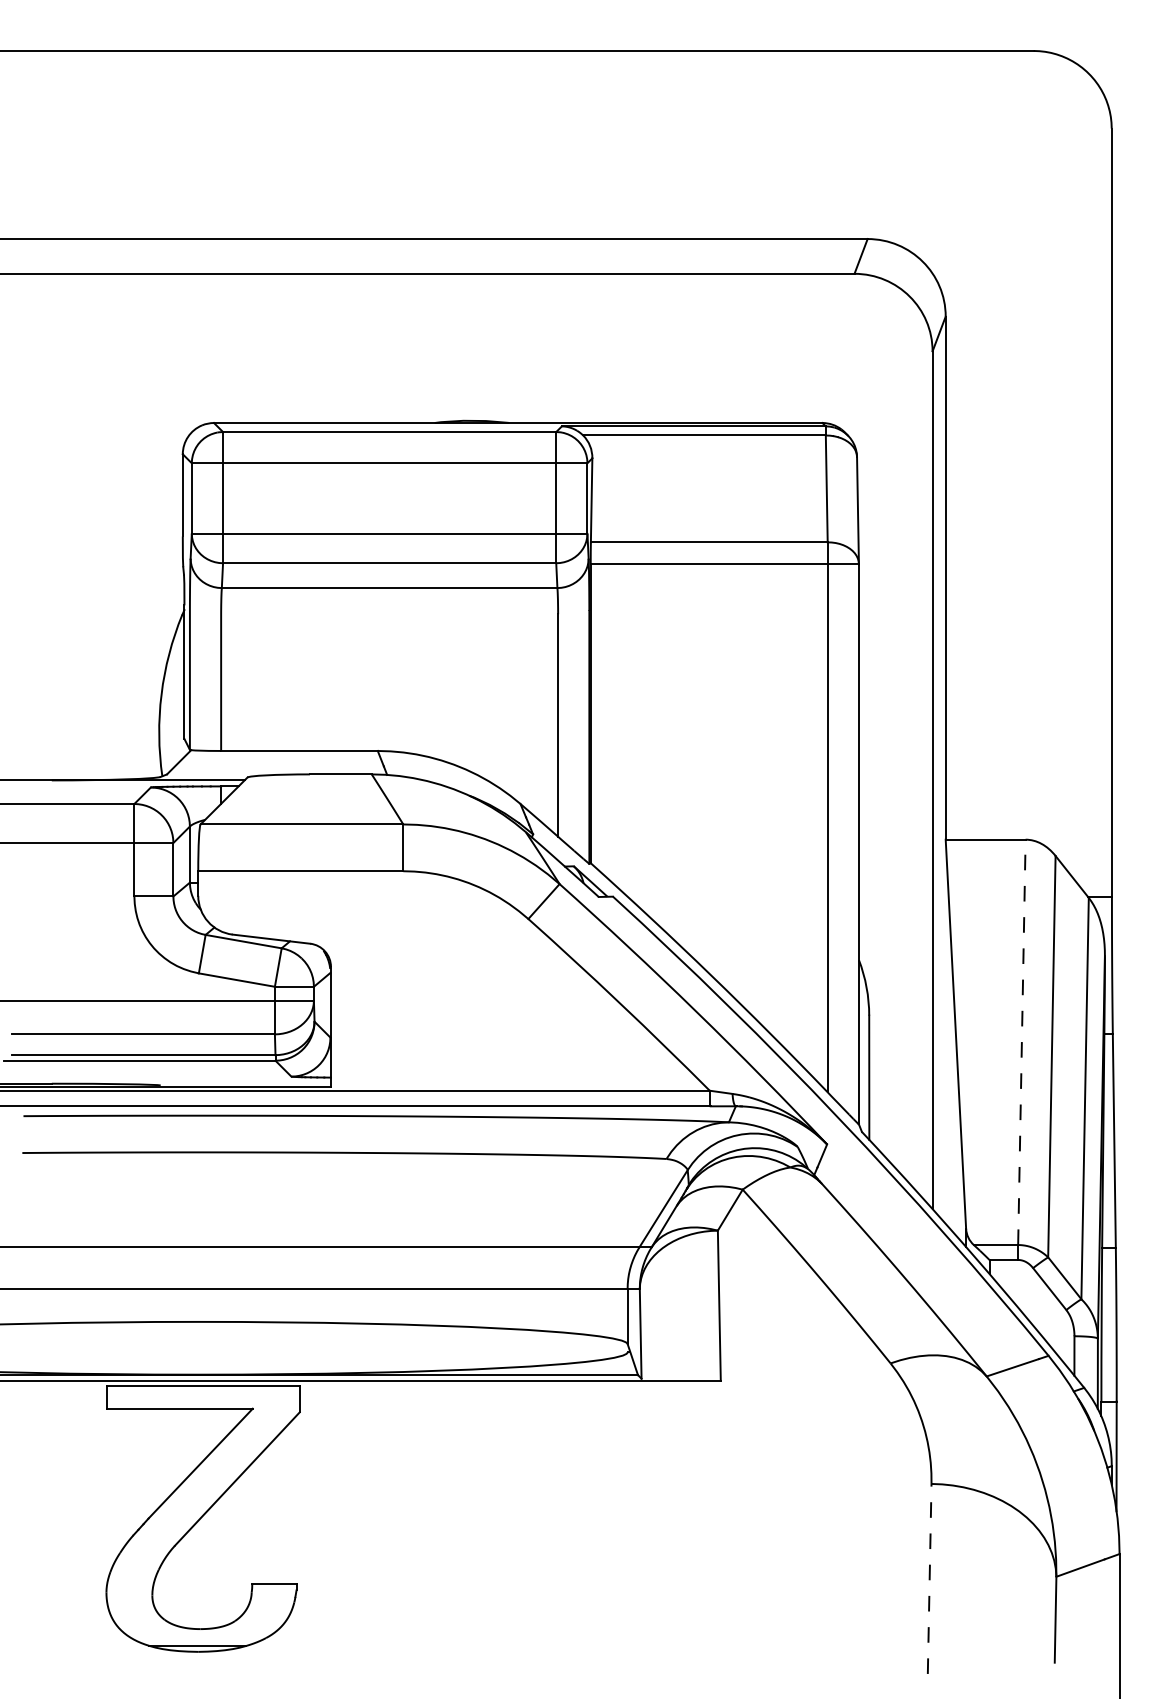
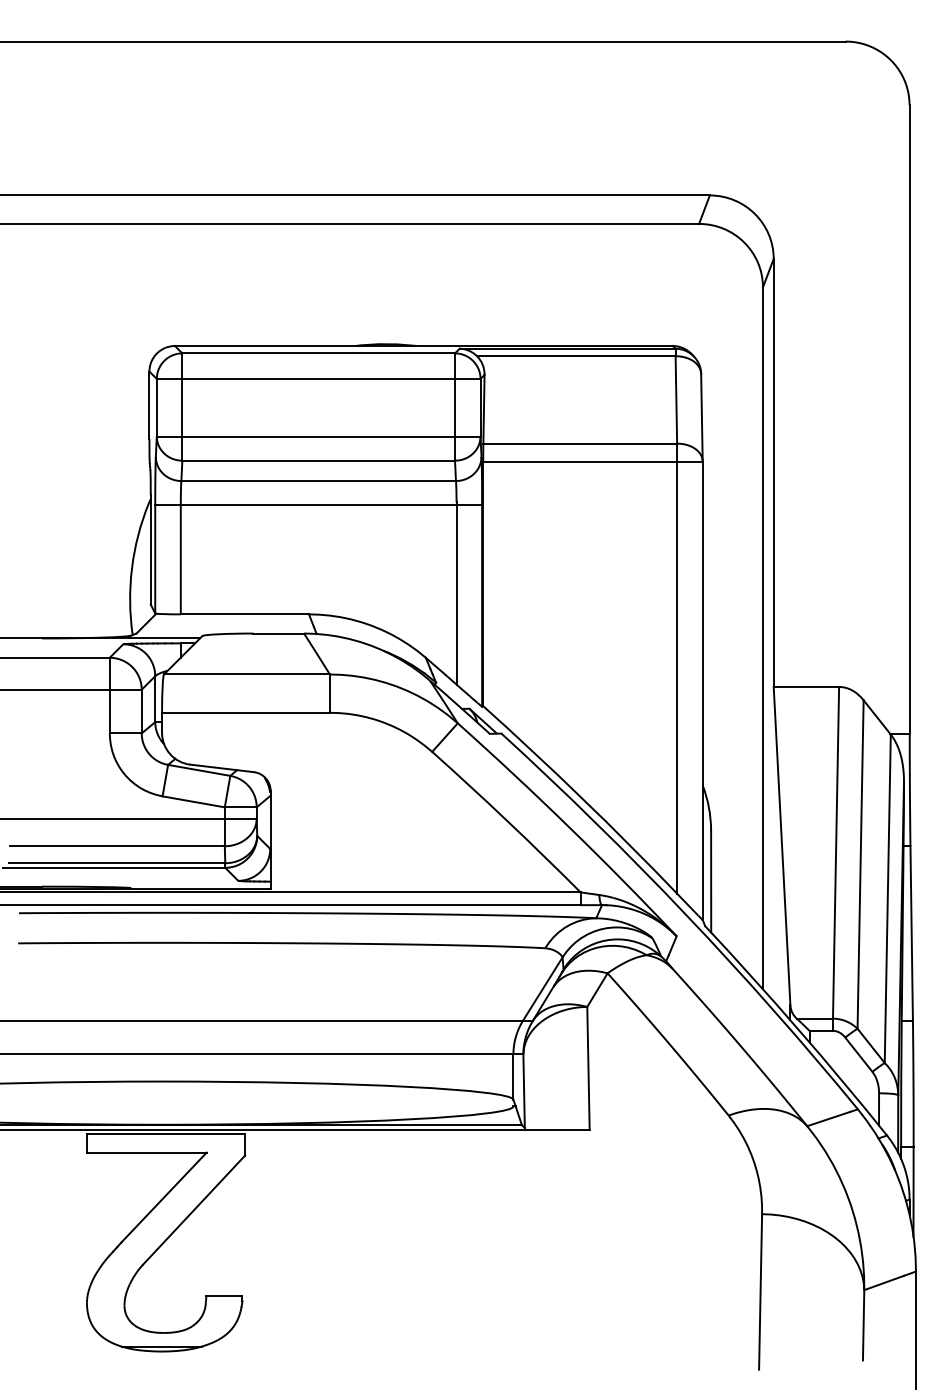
line: (389, 617) -> (318, 505), added
line: (1021, 1042) -> (835, 852), dashed -> solid
line: (929, 1578) -> (760, 1291), dashed -> solid

